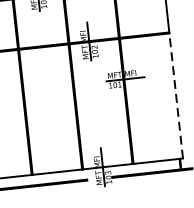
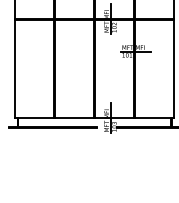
line: (175, 95) -> (173, 68), dashed -> solid

